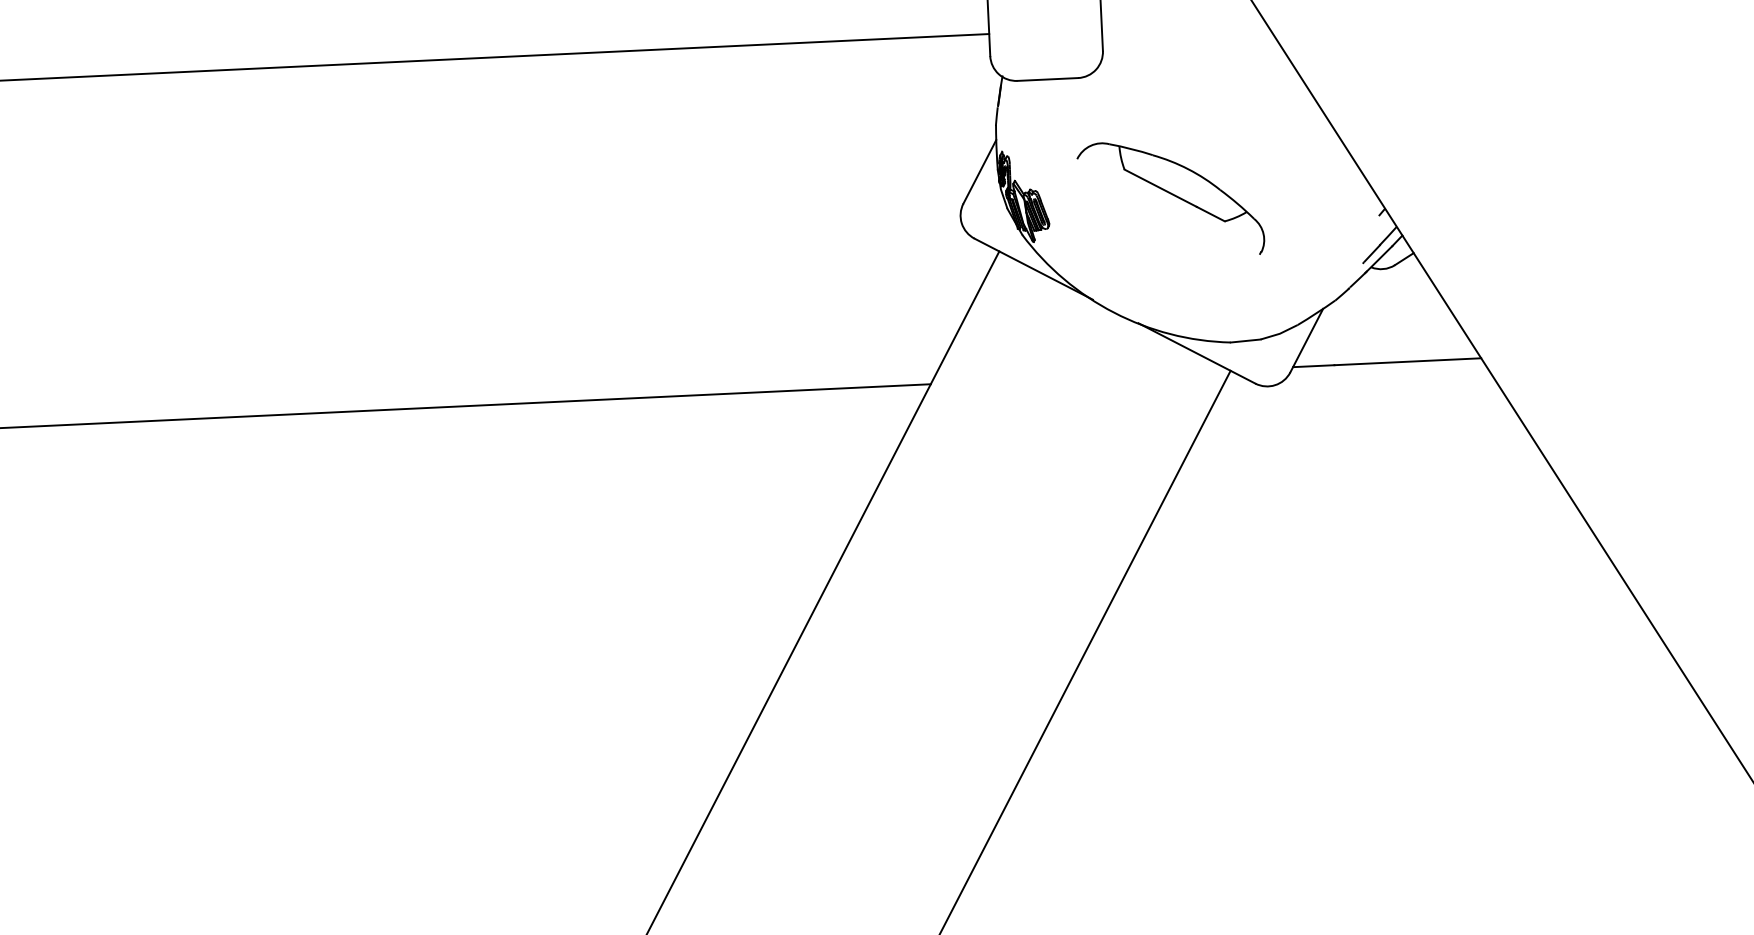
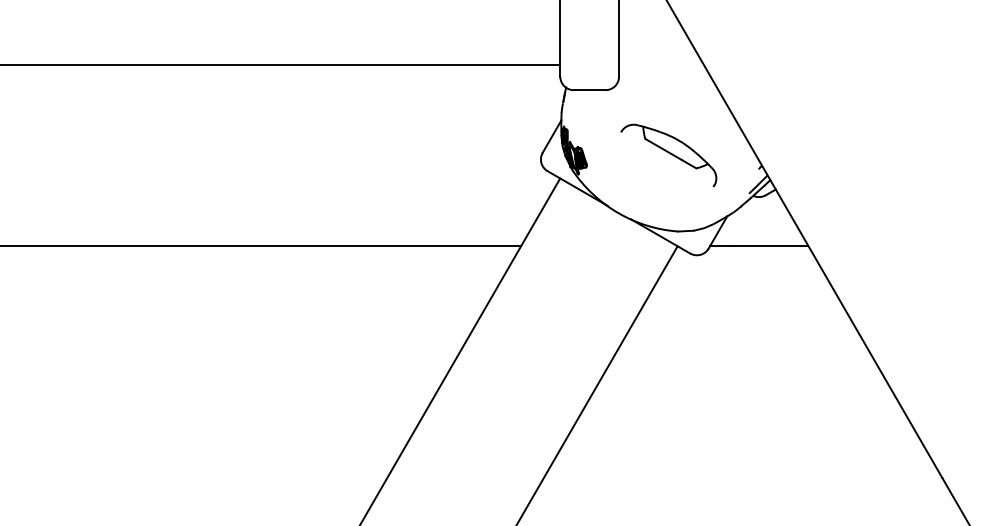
part: (1170, 199) -> (668, 155), moved

